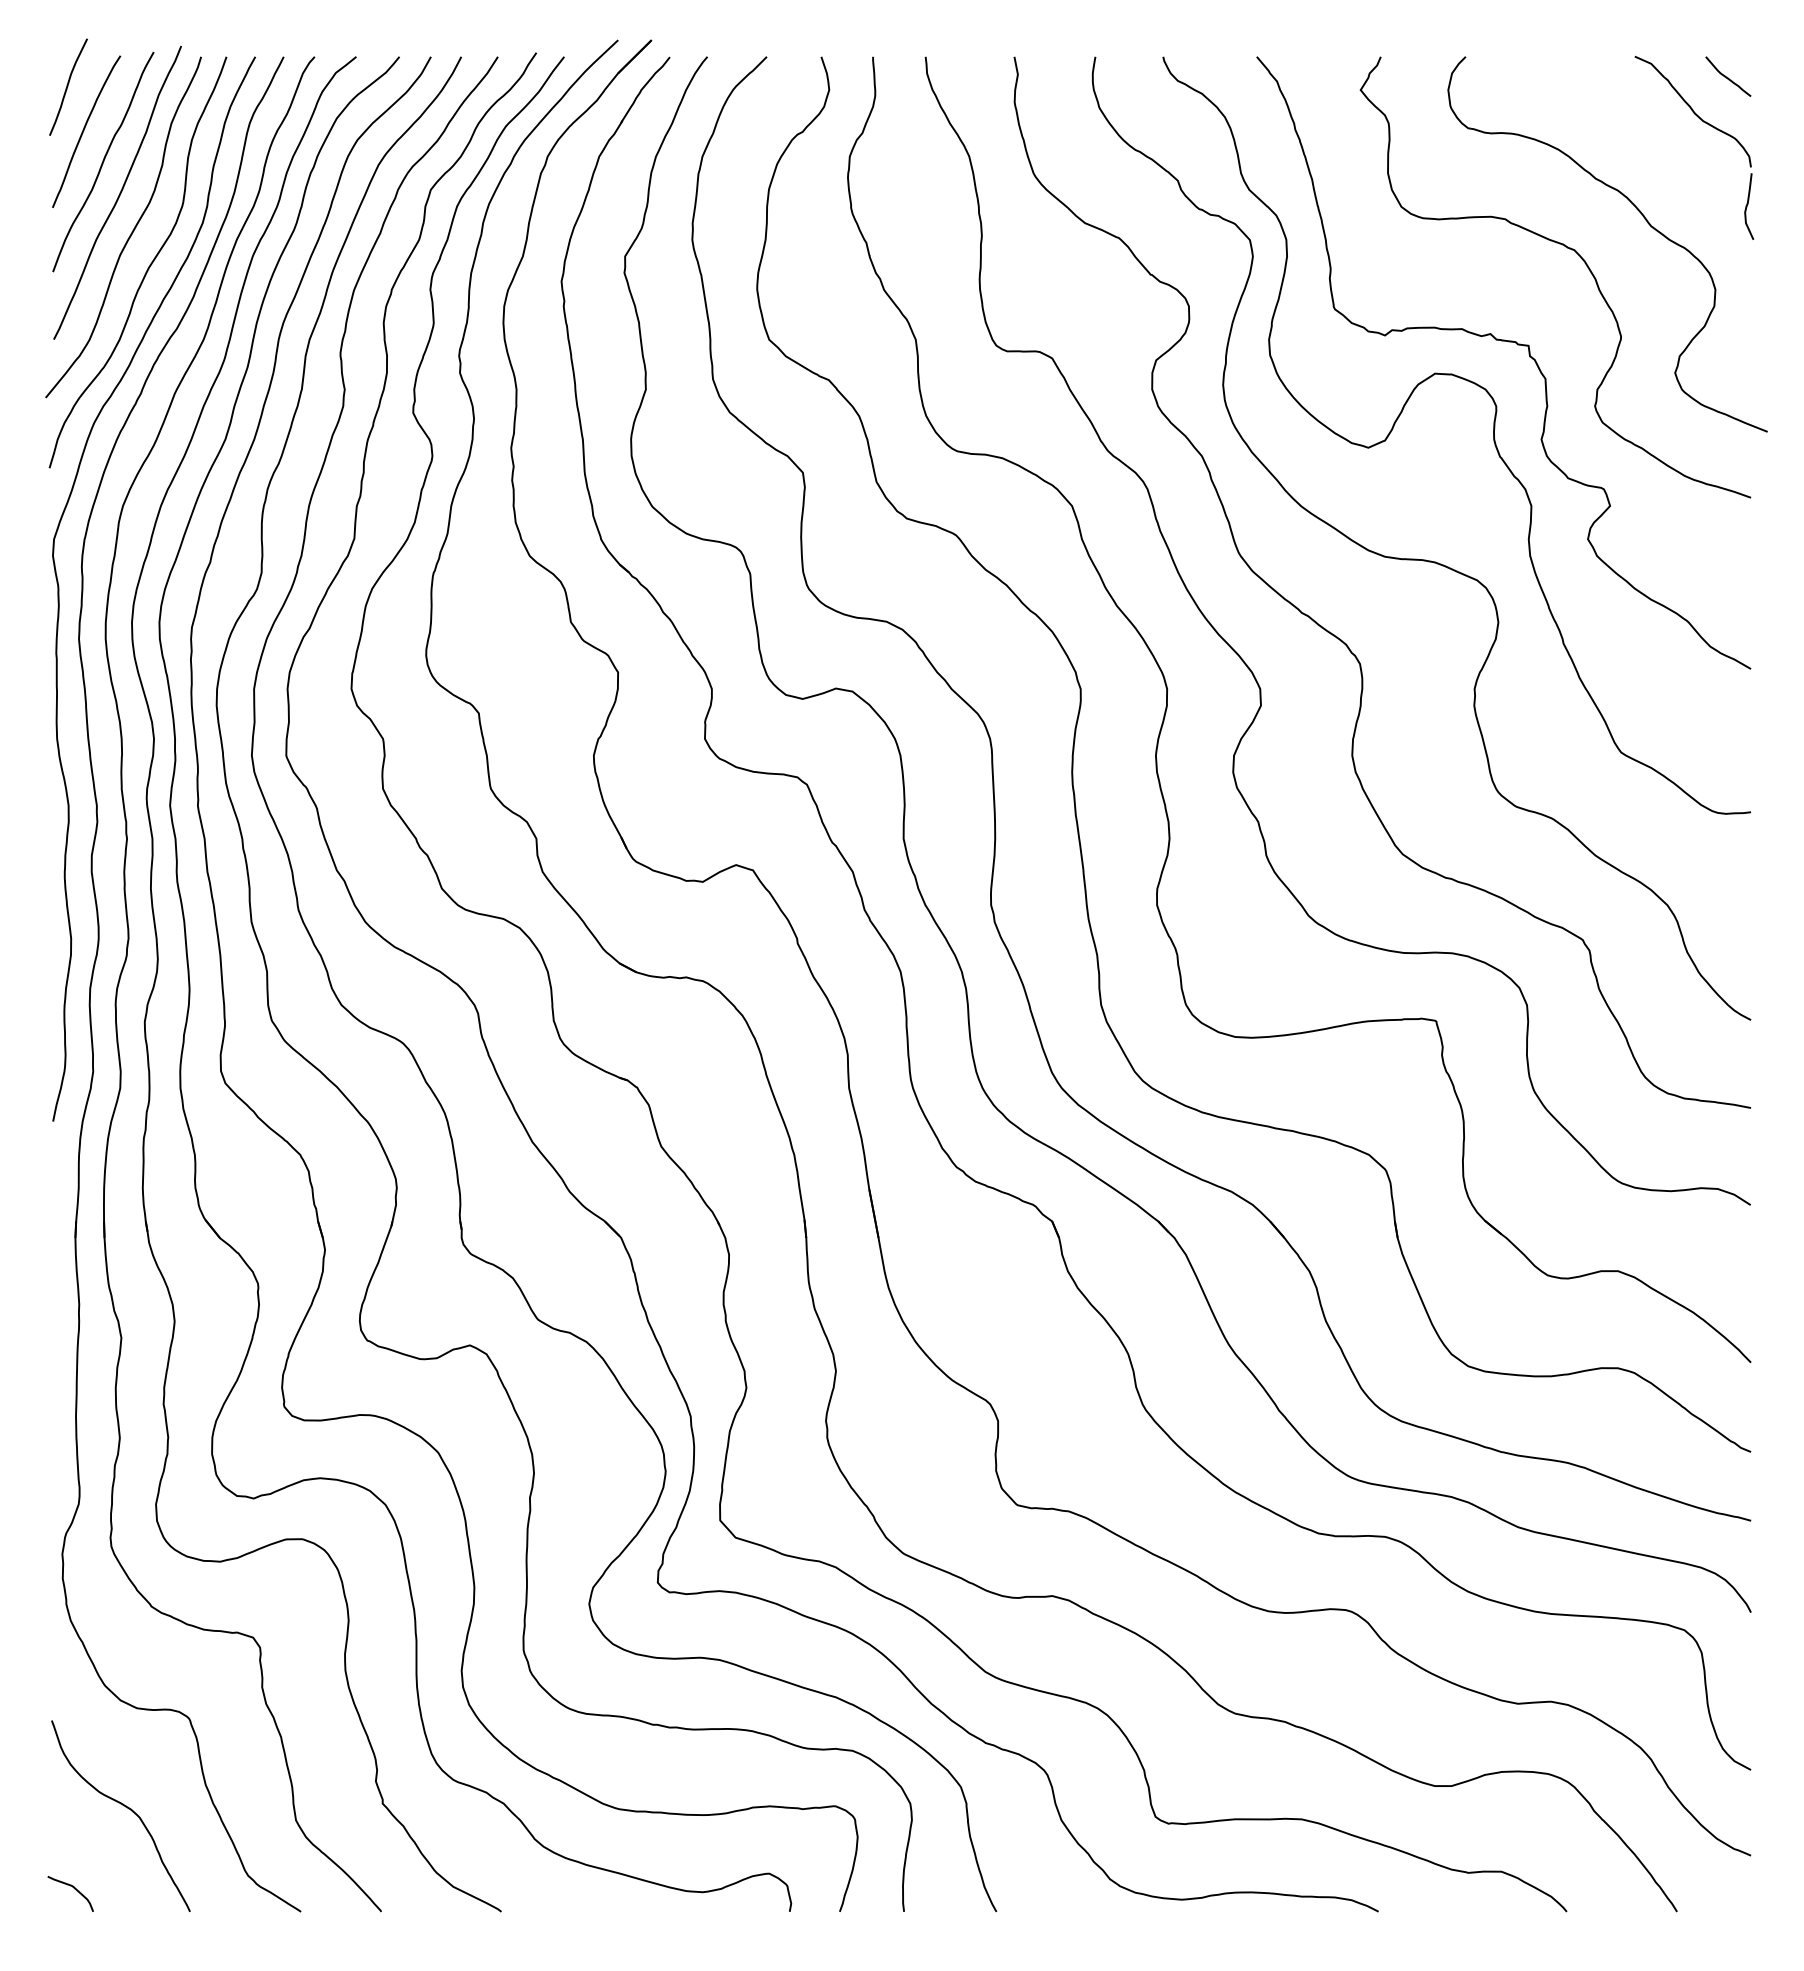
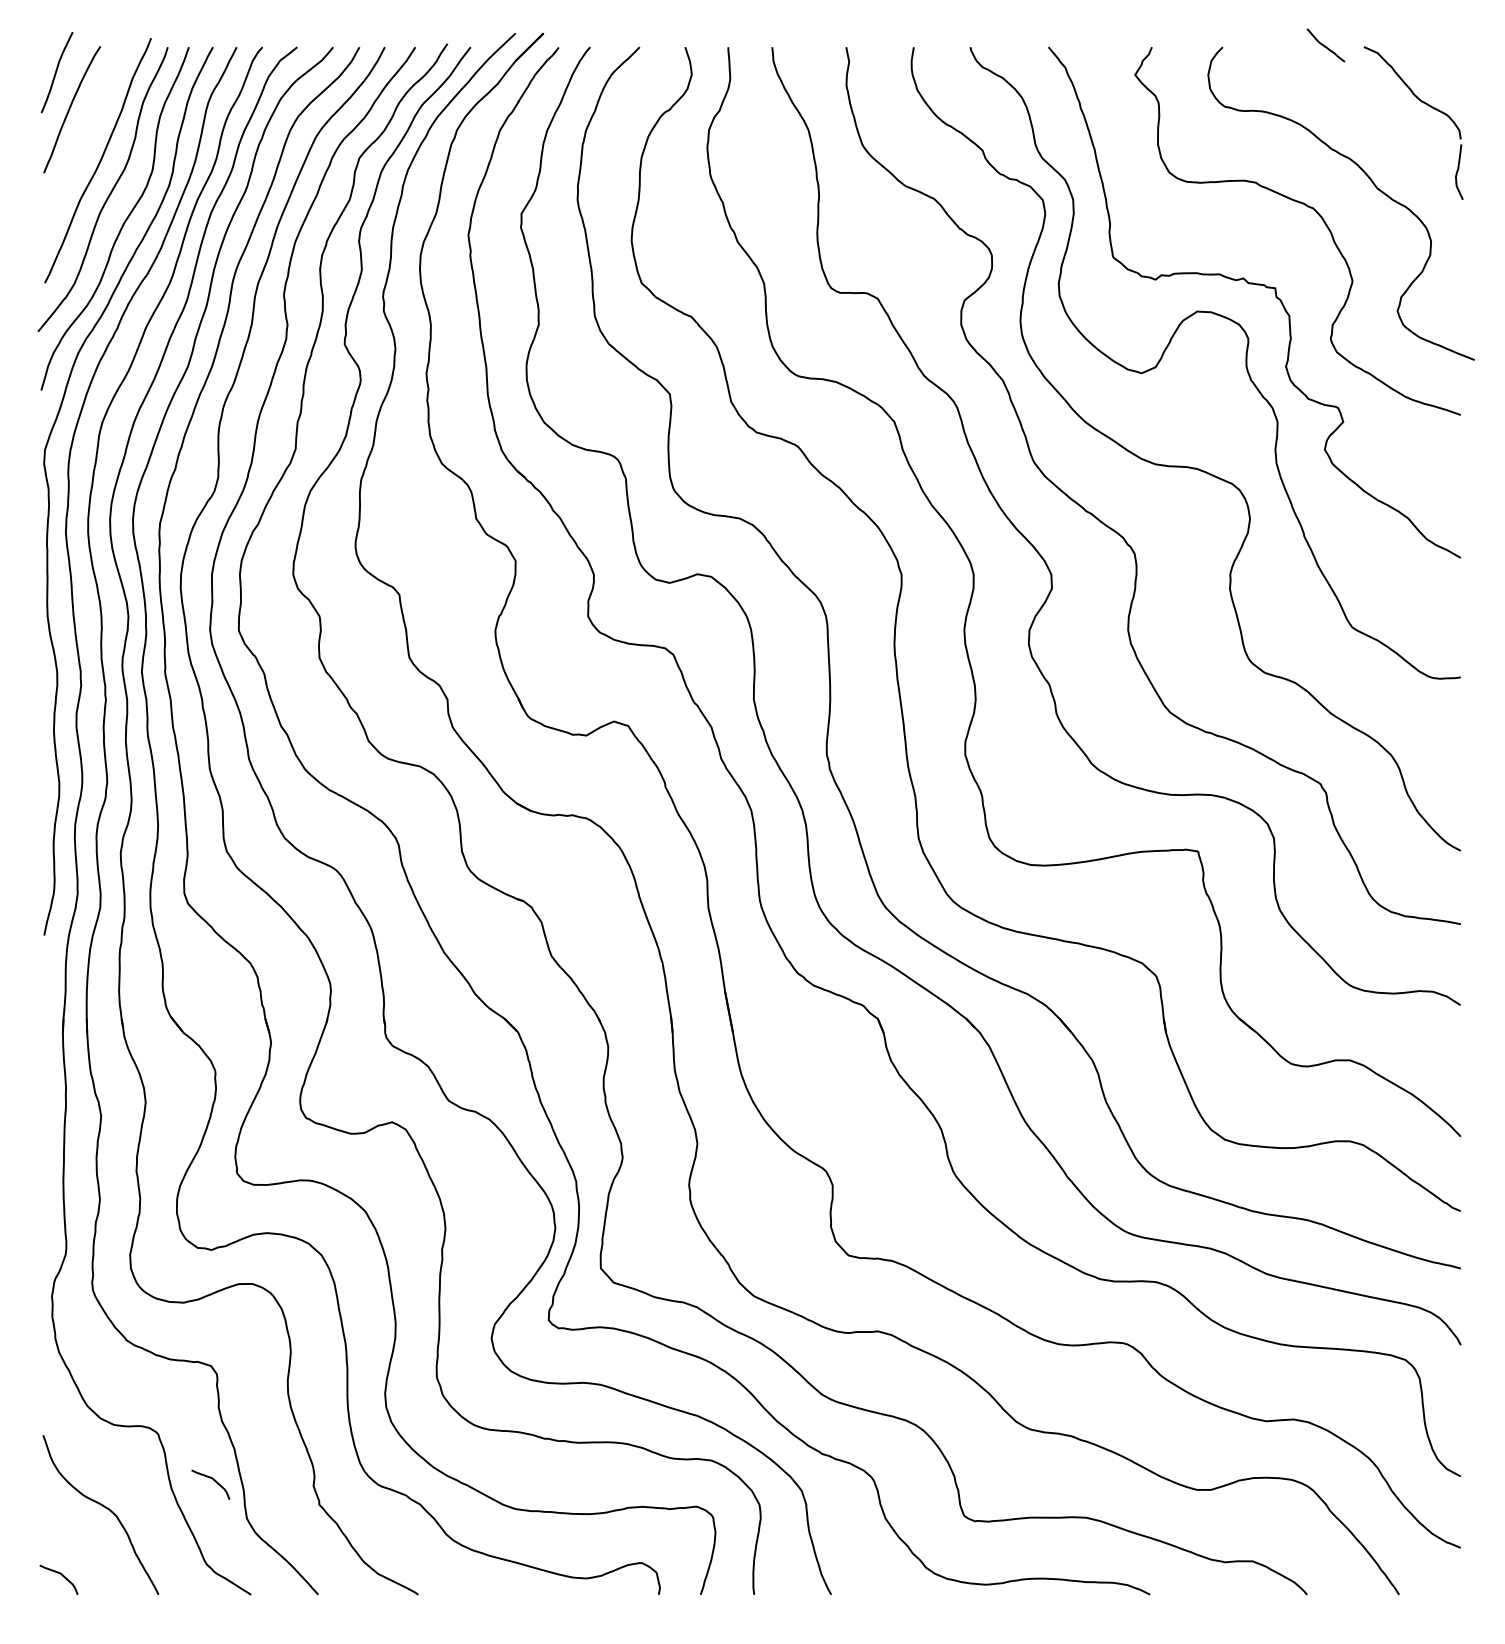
curve: (1728, 77) -> (1326, 46), moved
curve: (103, 161) -> (86, 134), removed
curve: (256, 1775) -> (213, 1481), added

